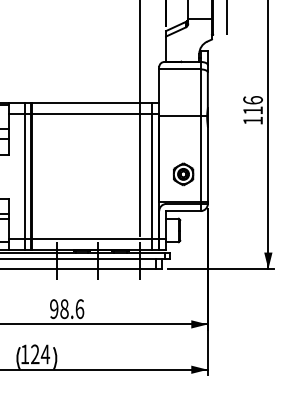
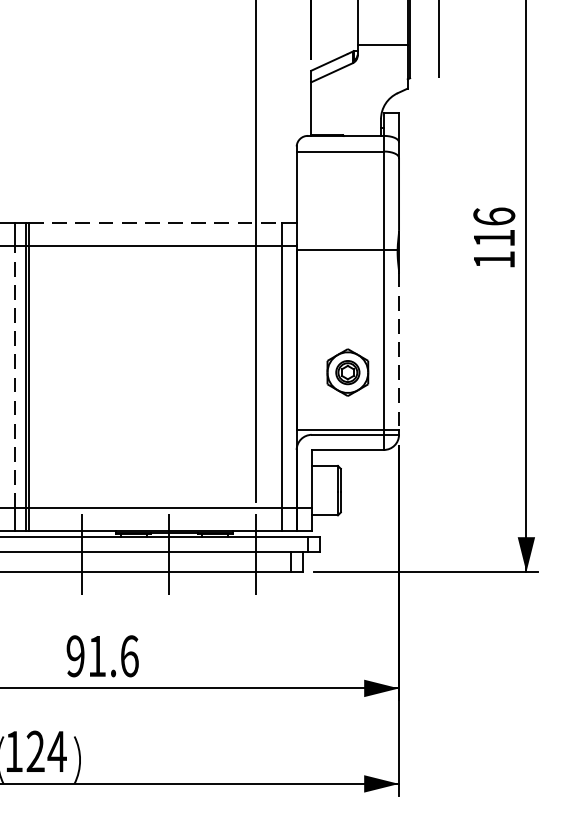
line: (92, 103) -> (156, 223), solid -> dashed
line: (207, 164) -> (398, 351), solid -> dashed
line: (25, 176) -> (15, 377), solid -> dashed
text: (64, 309) -> (97, 657), 98.6 -> 91.6

